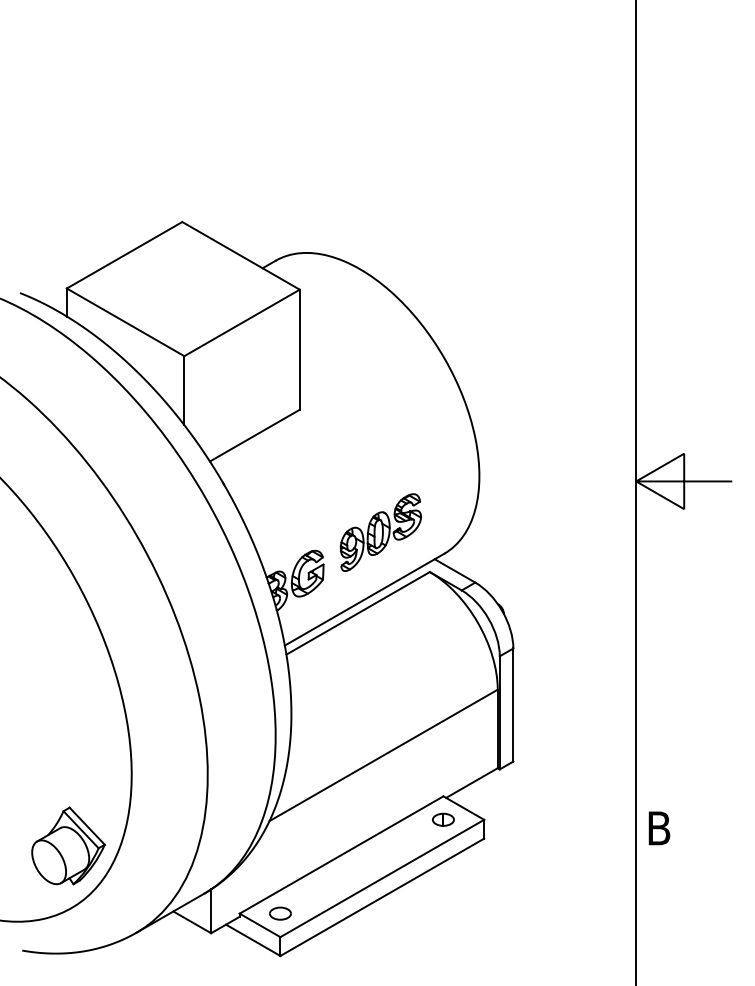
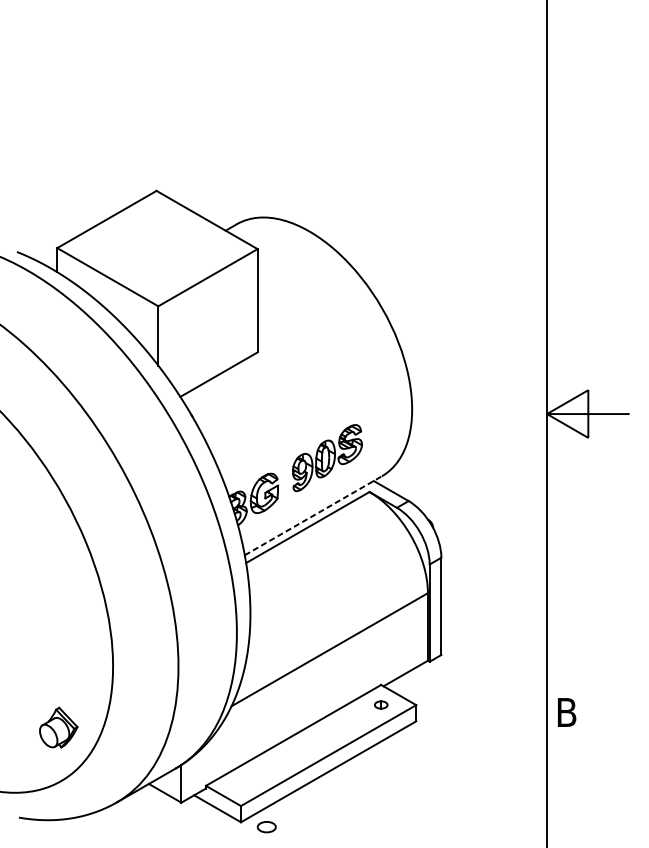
line: (364, 599) -> (313, 515), solid -> dashed
part: (443, 819) -> (381, 704), size x0.7
part: (68, 845) -> (58, 727), size x0.6
part: (280, 913) -> (266, 827), moved

